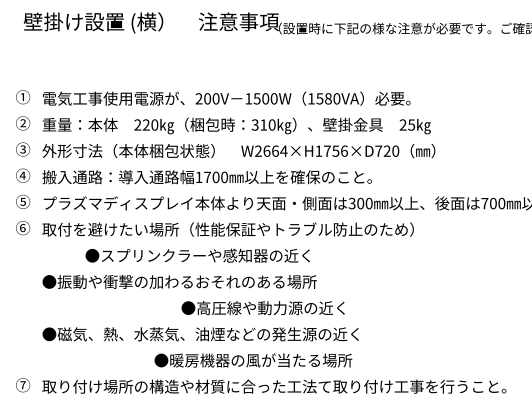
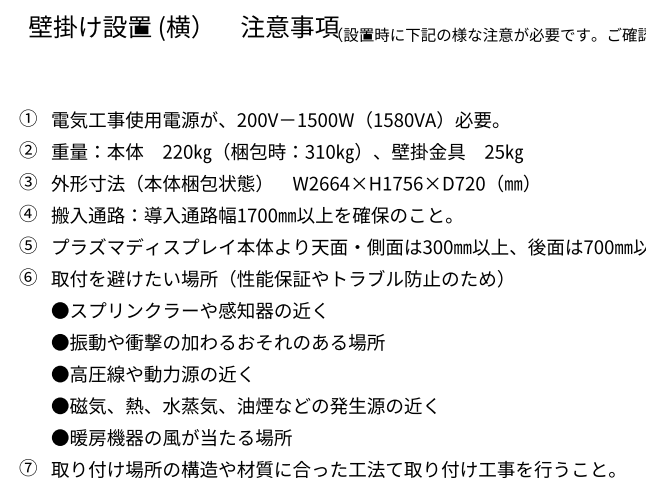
text: (197, 255) -> (187, 310), moved
text: (262, 308) -> (150, 374), moved
text: (253, 360) -> (171, 437), moved

